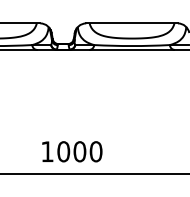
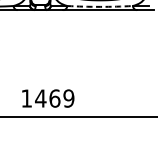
arc: (132, 46) -> (100, 7), solid -> dashed
text: (79, 151) -> (54, 98), 1000 -> 1469

